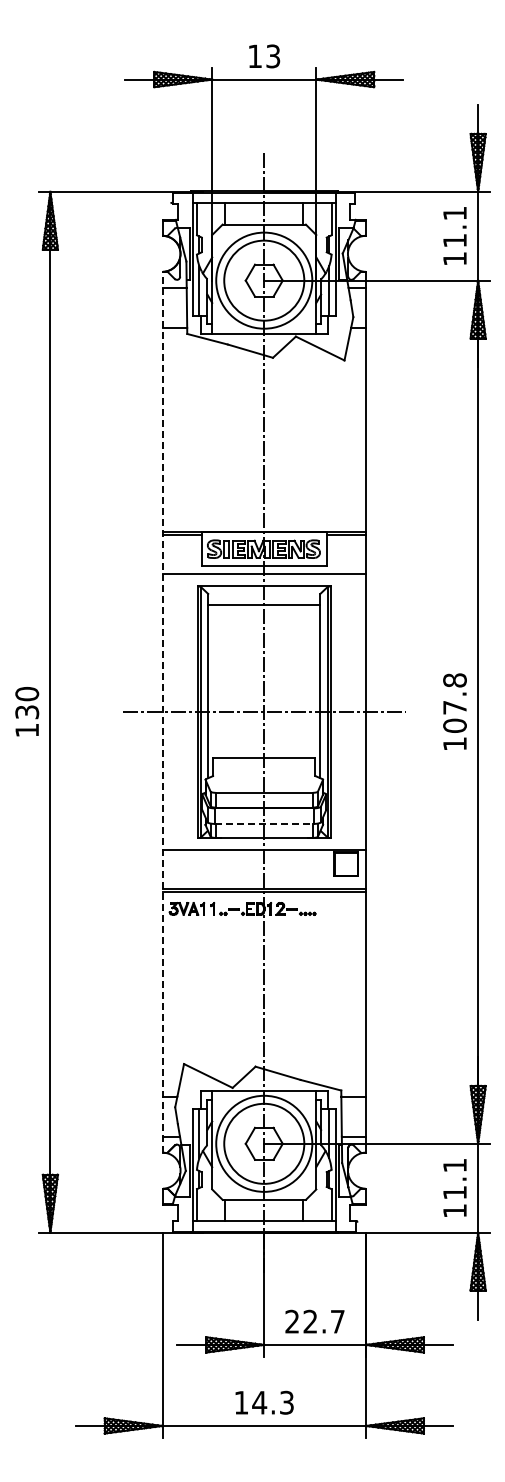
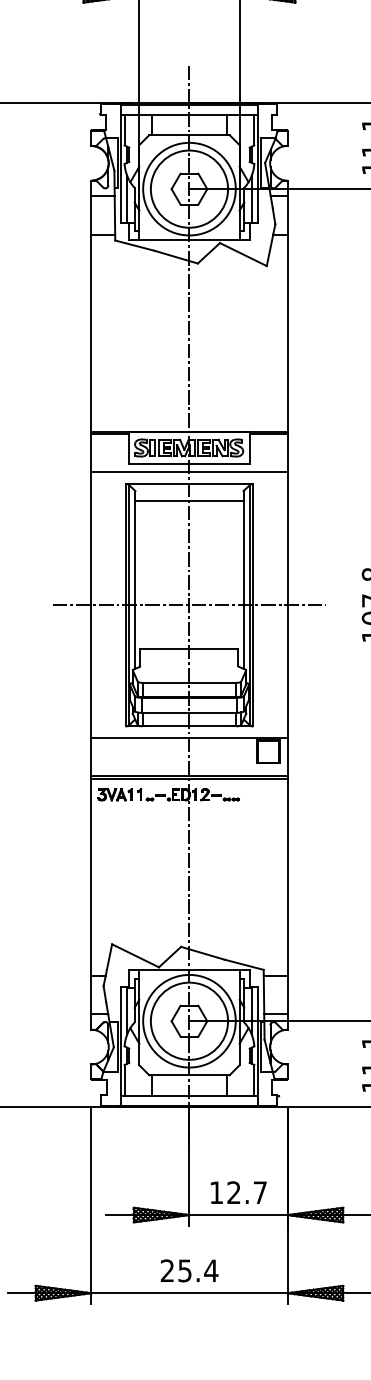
line: (162, 711) -> (91, 604), dashed -> solid
line: (264, 823) -> (189, 712), dashed -> solid
text: (291, 1321) -> (215, 1192), 22.7 -> 12.7
text: (264, 1402) -> (189, 1270), 14.3 -> 25.4

